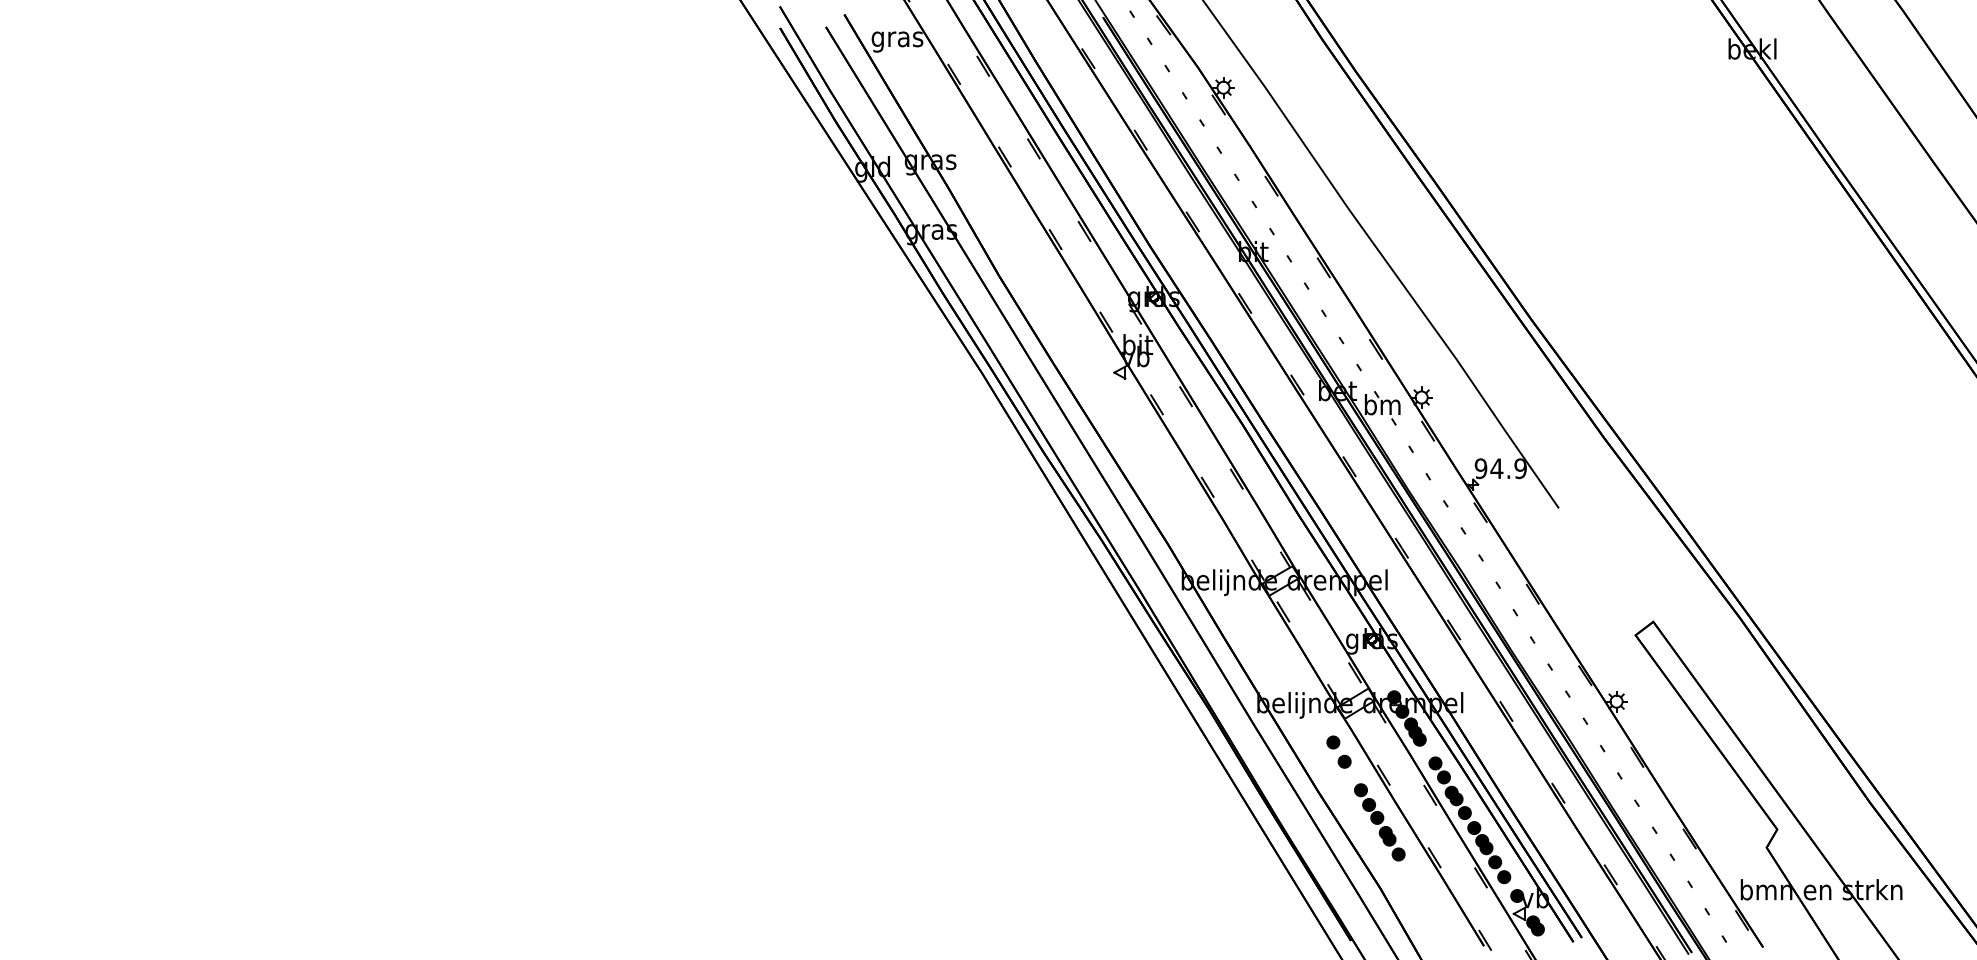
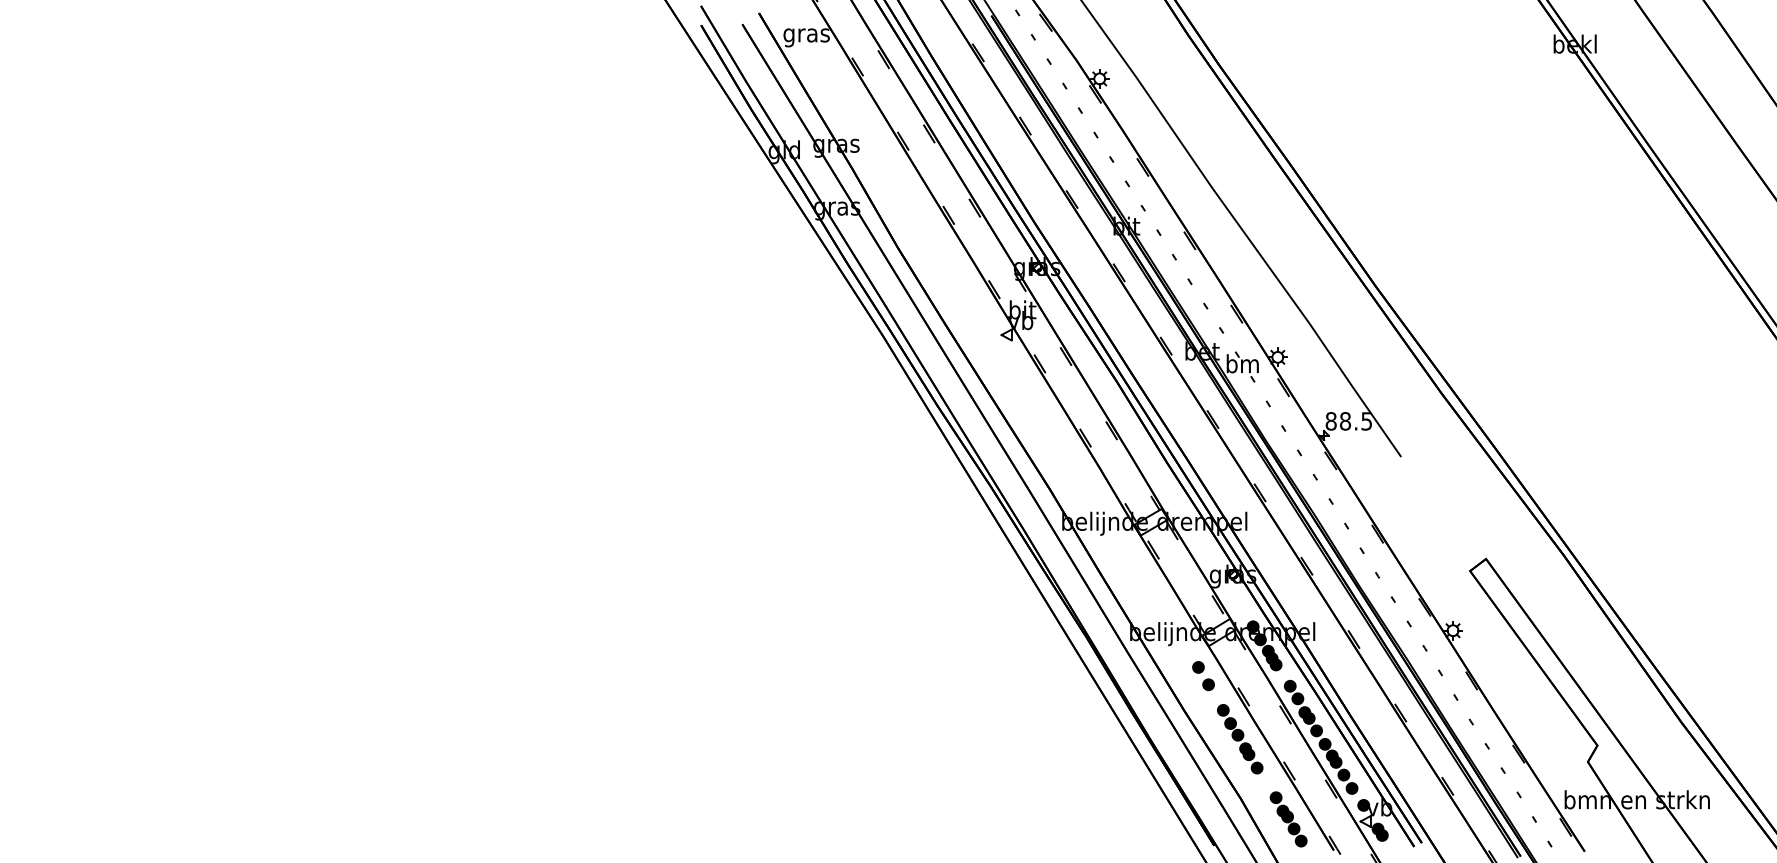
text: (1500, 468) -> (1348, 421), 94.9 -> 88.5
part: (1433, 911) -> (1288, 819), added

